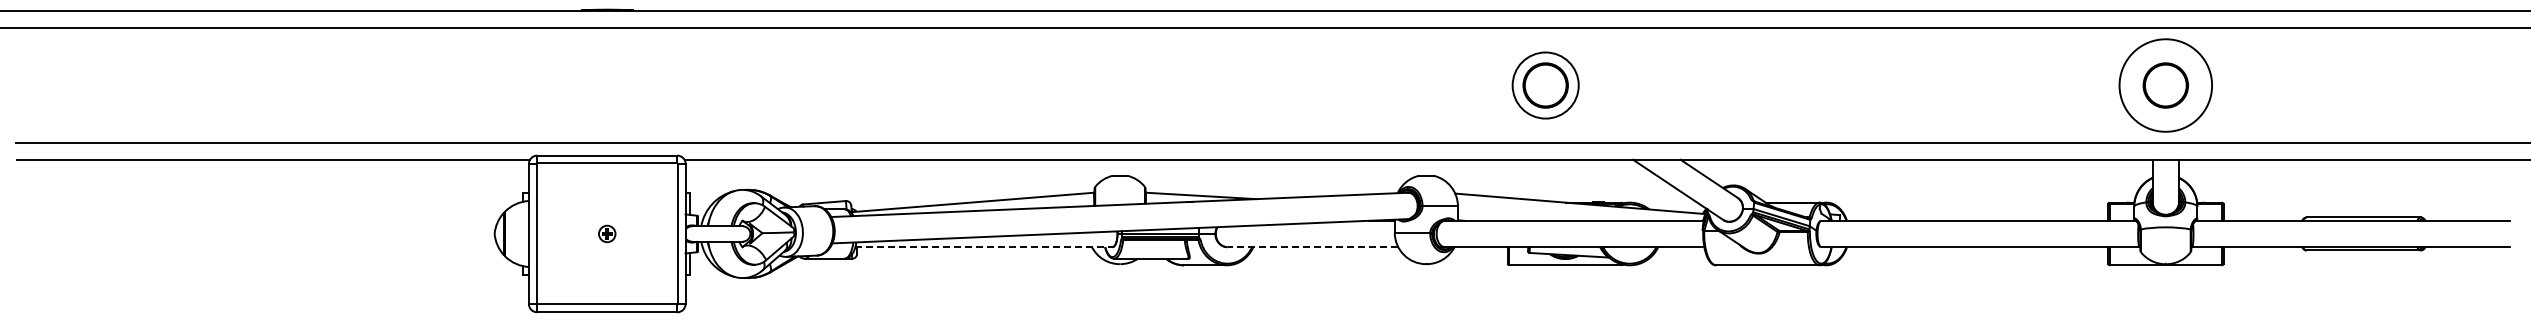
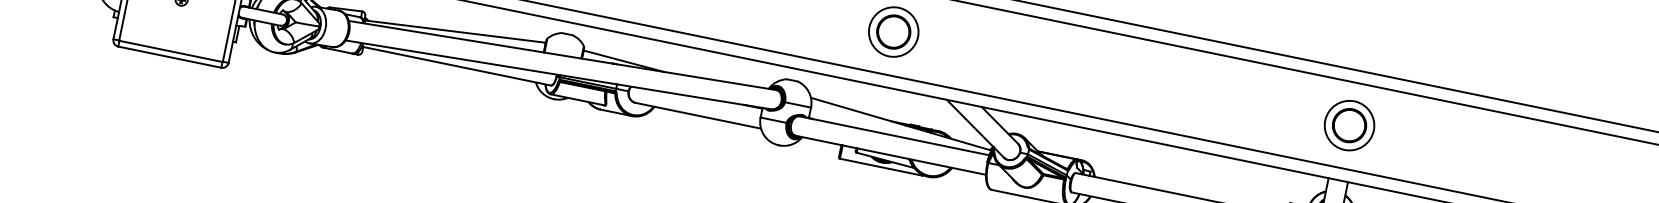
circle: (2165, 85) -> (1349, 125), size x0.71
line: (983, 247) -> (456, 66), dashed -> solid
line: (1312, 247) -> (697, 115), dashed -> solid

